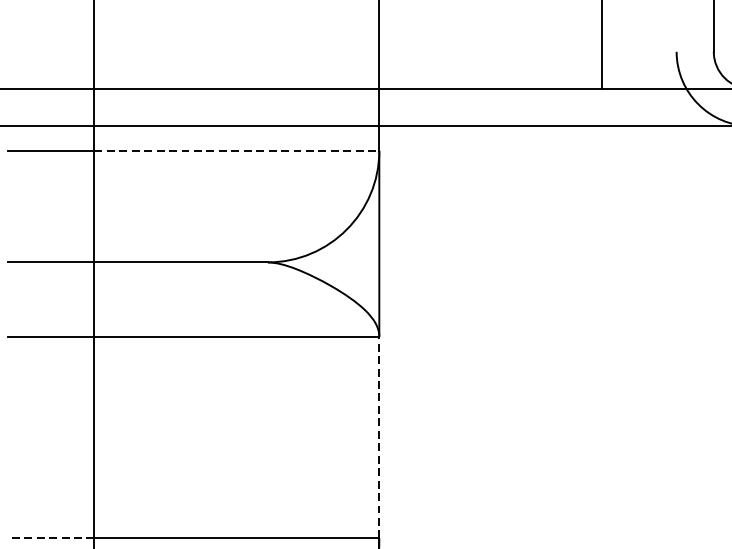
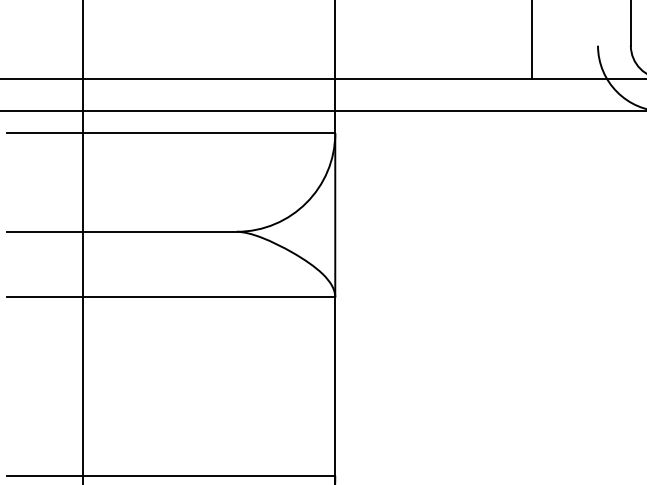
line: (236, 151) -> (209, 133), dashed -> solid
line: (379, 437) -> (335, 386), dashed -> solid
line: (50, 538) -> (44, 475), dashed -> solid

